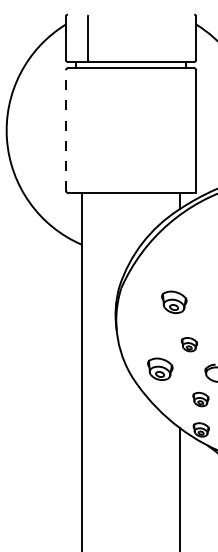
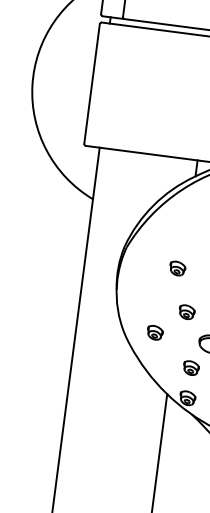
line: (65, 130) -> (91, 83), dashed -> solid
part: (174, 302) -> (177, 268), size x0.62
part: (160, 368) -> (155, 332), size x0.62

